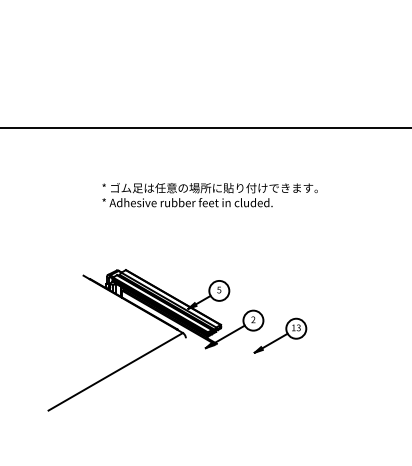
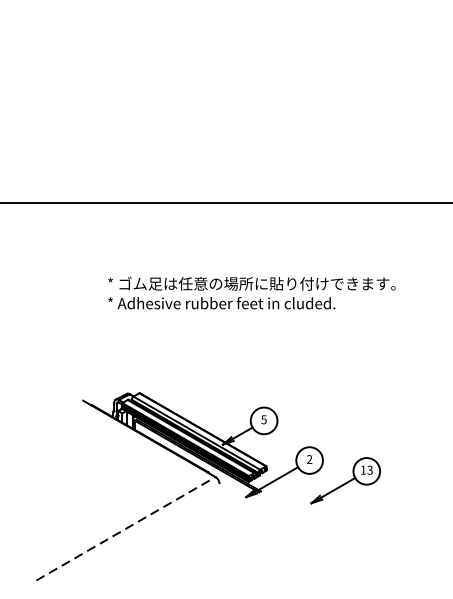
line: (115, 371) -> (125, 528), solid -> dashed

